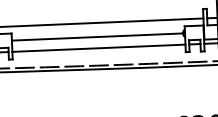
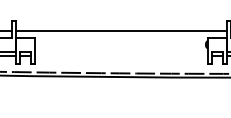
line: (96, 36) -> (119, 44), removed
line: (98, 48) -> (120, 56), removed

